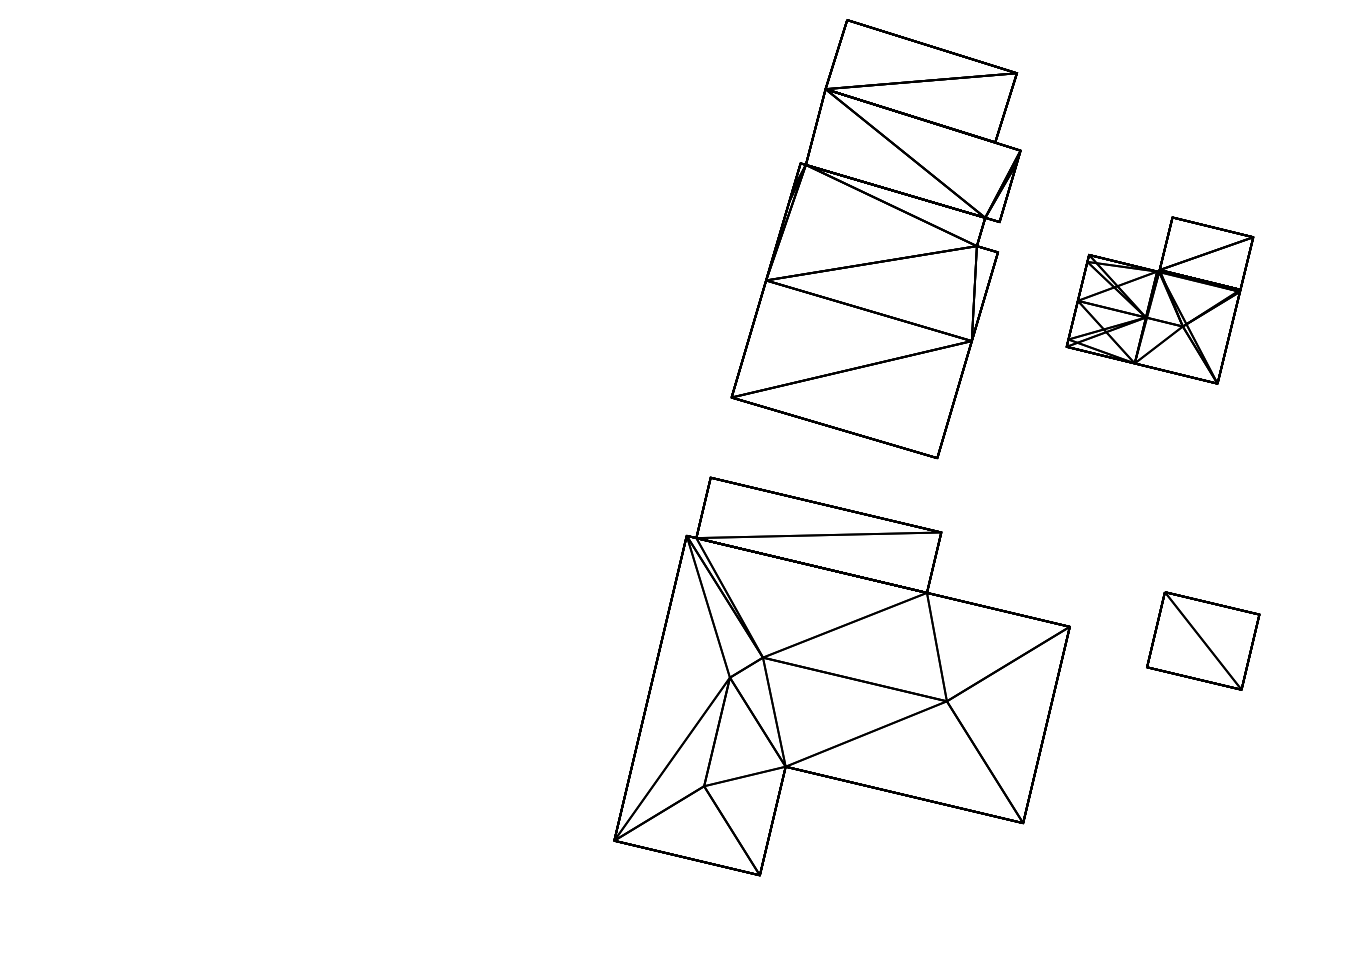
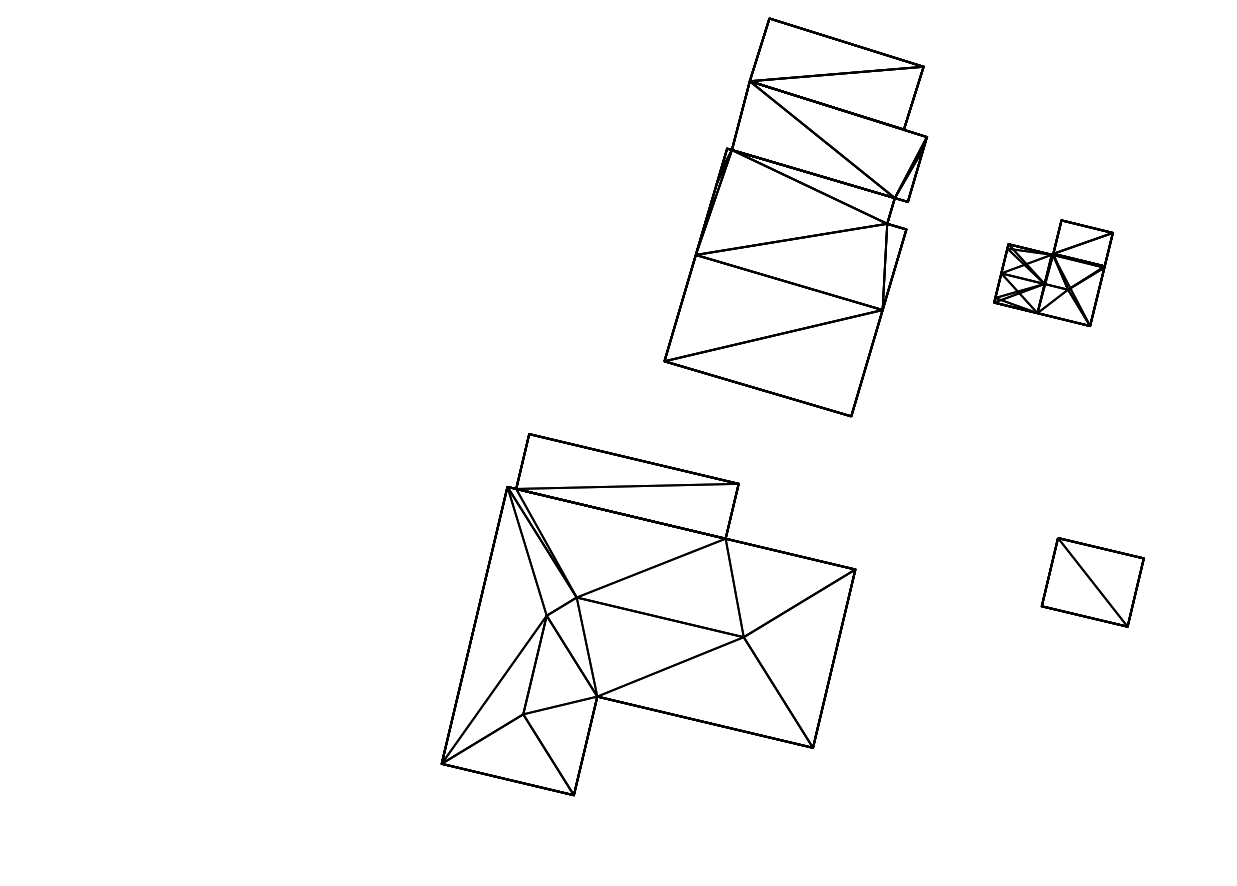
part: (1159, 300) -> (1053, 273), size x0.7
part: (841, 676) -> (648, 614), moved

